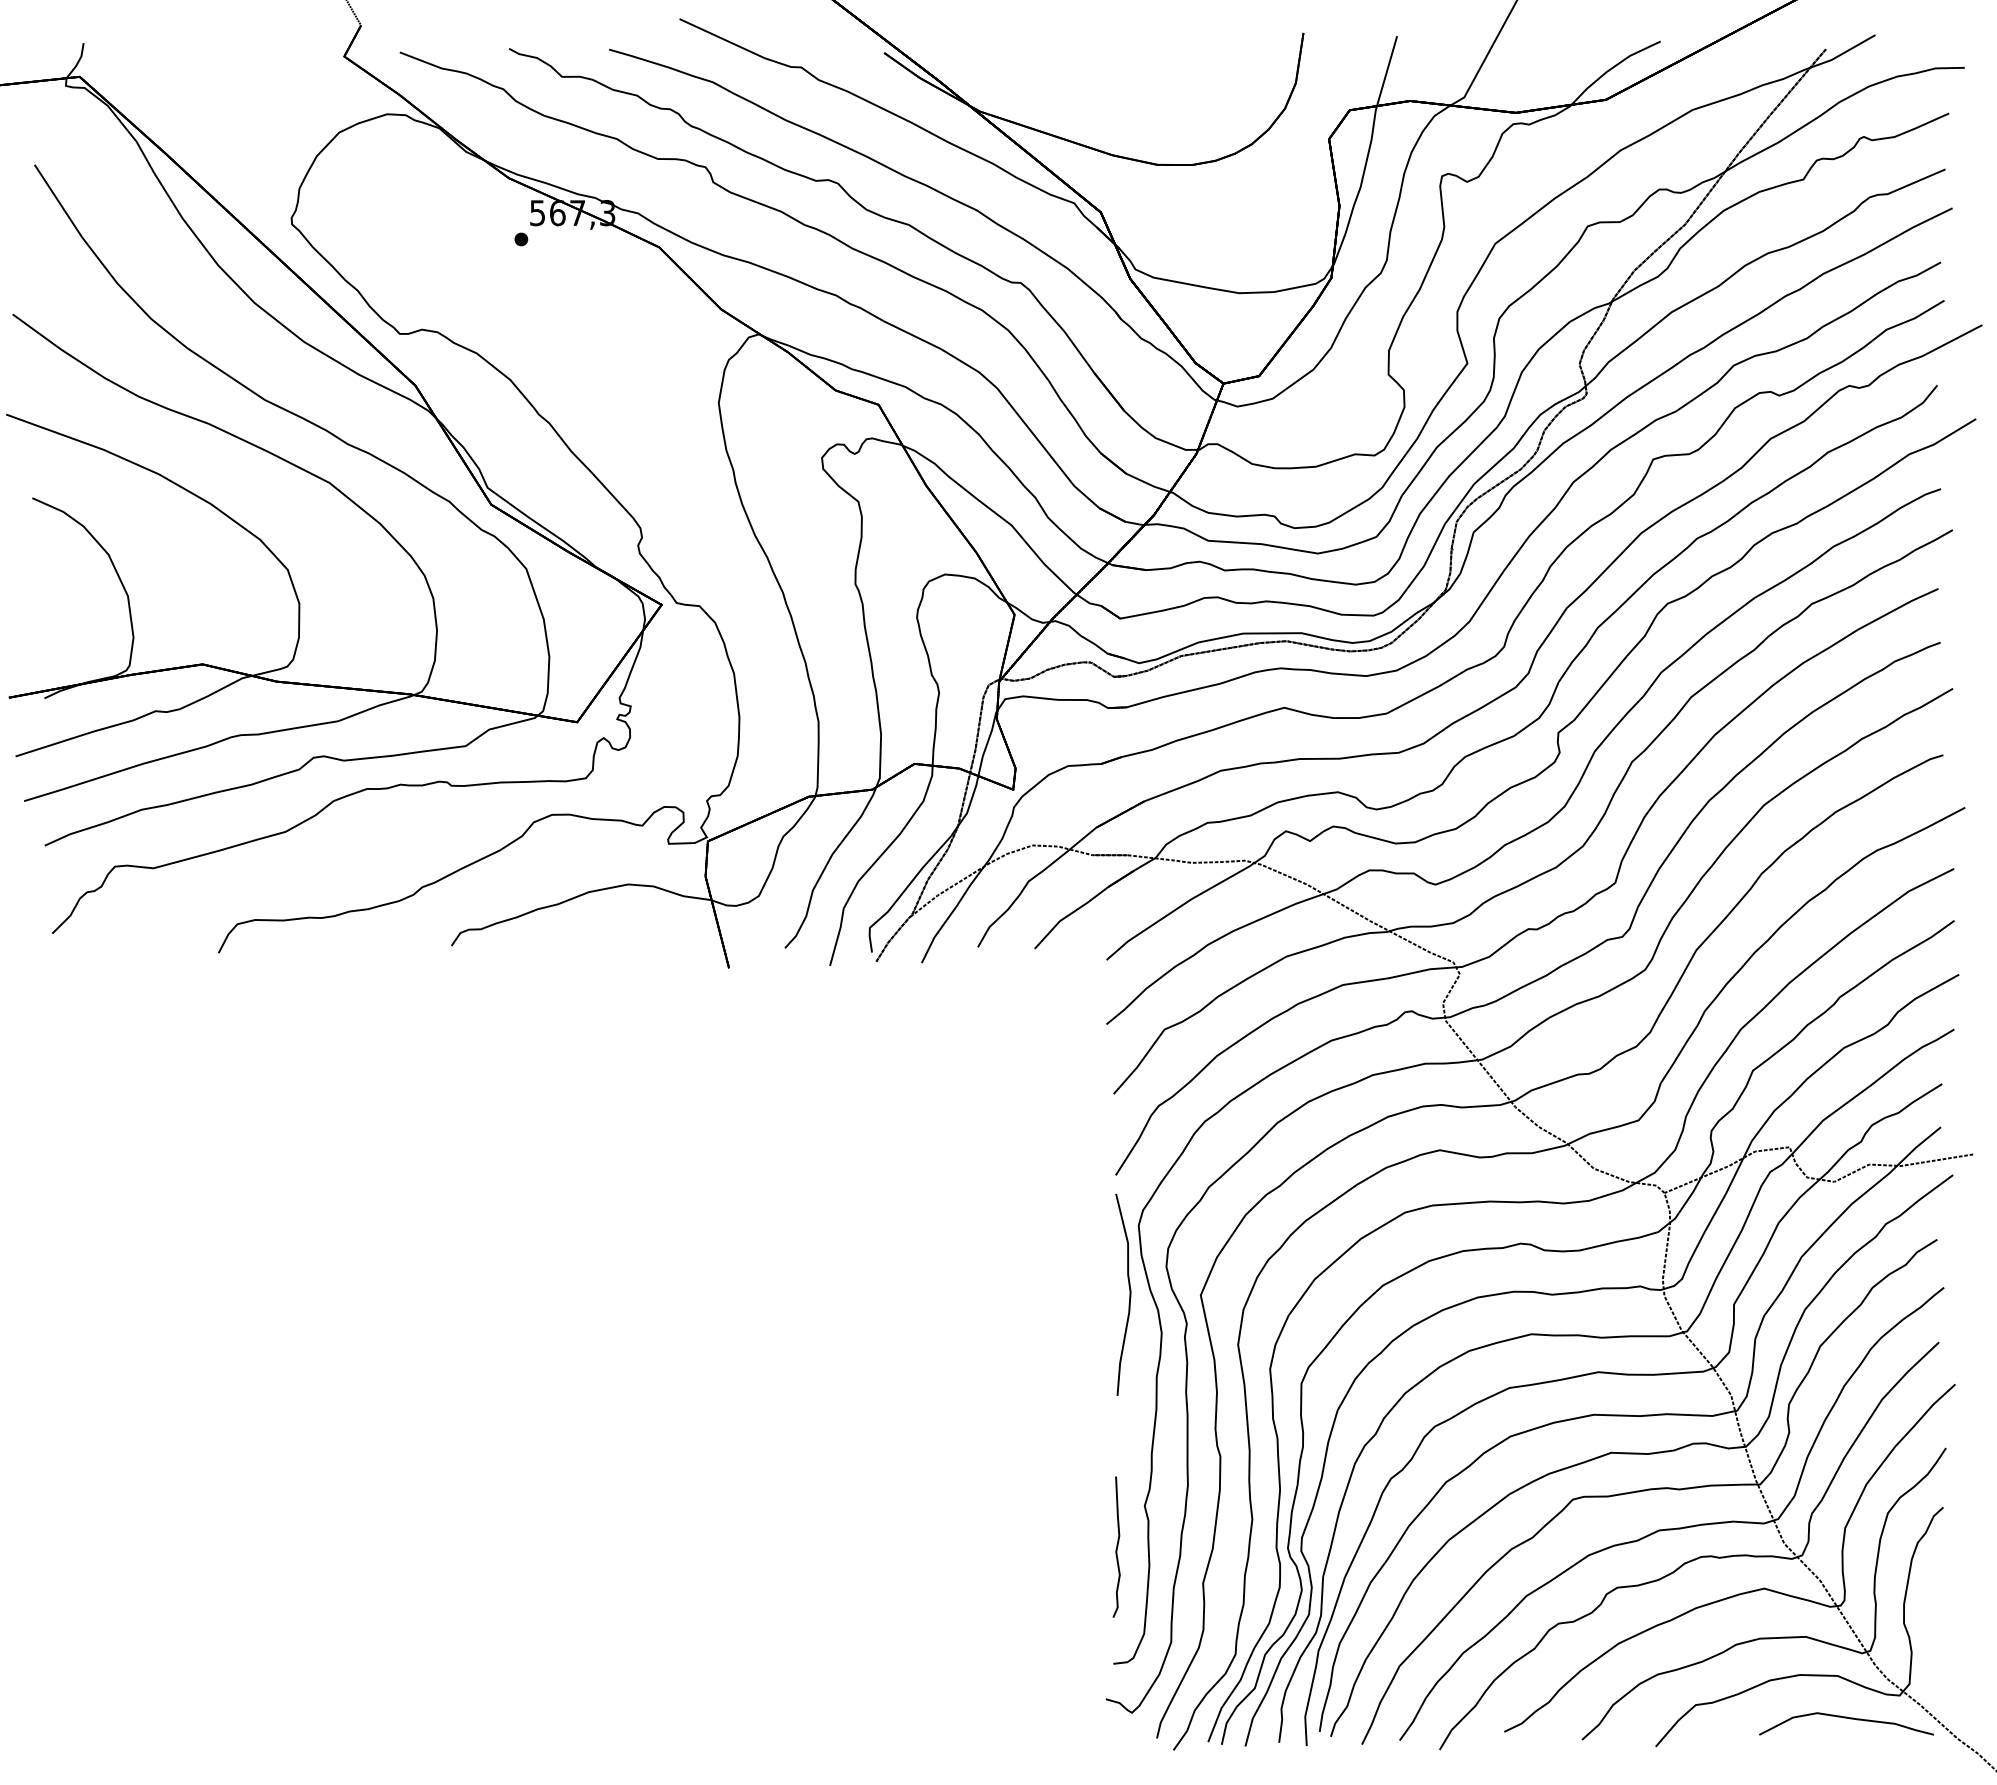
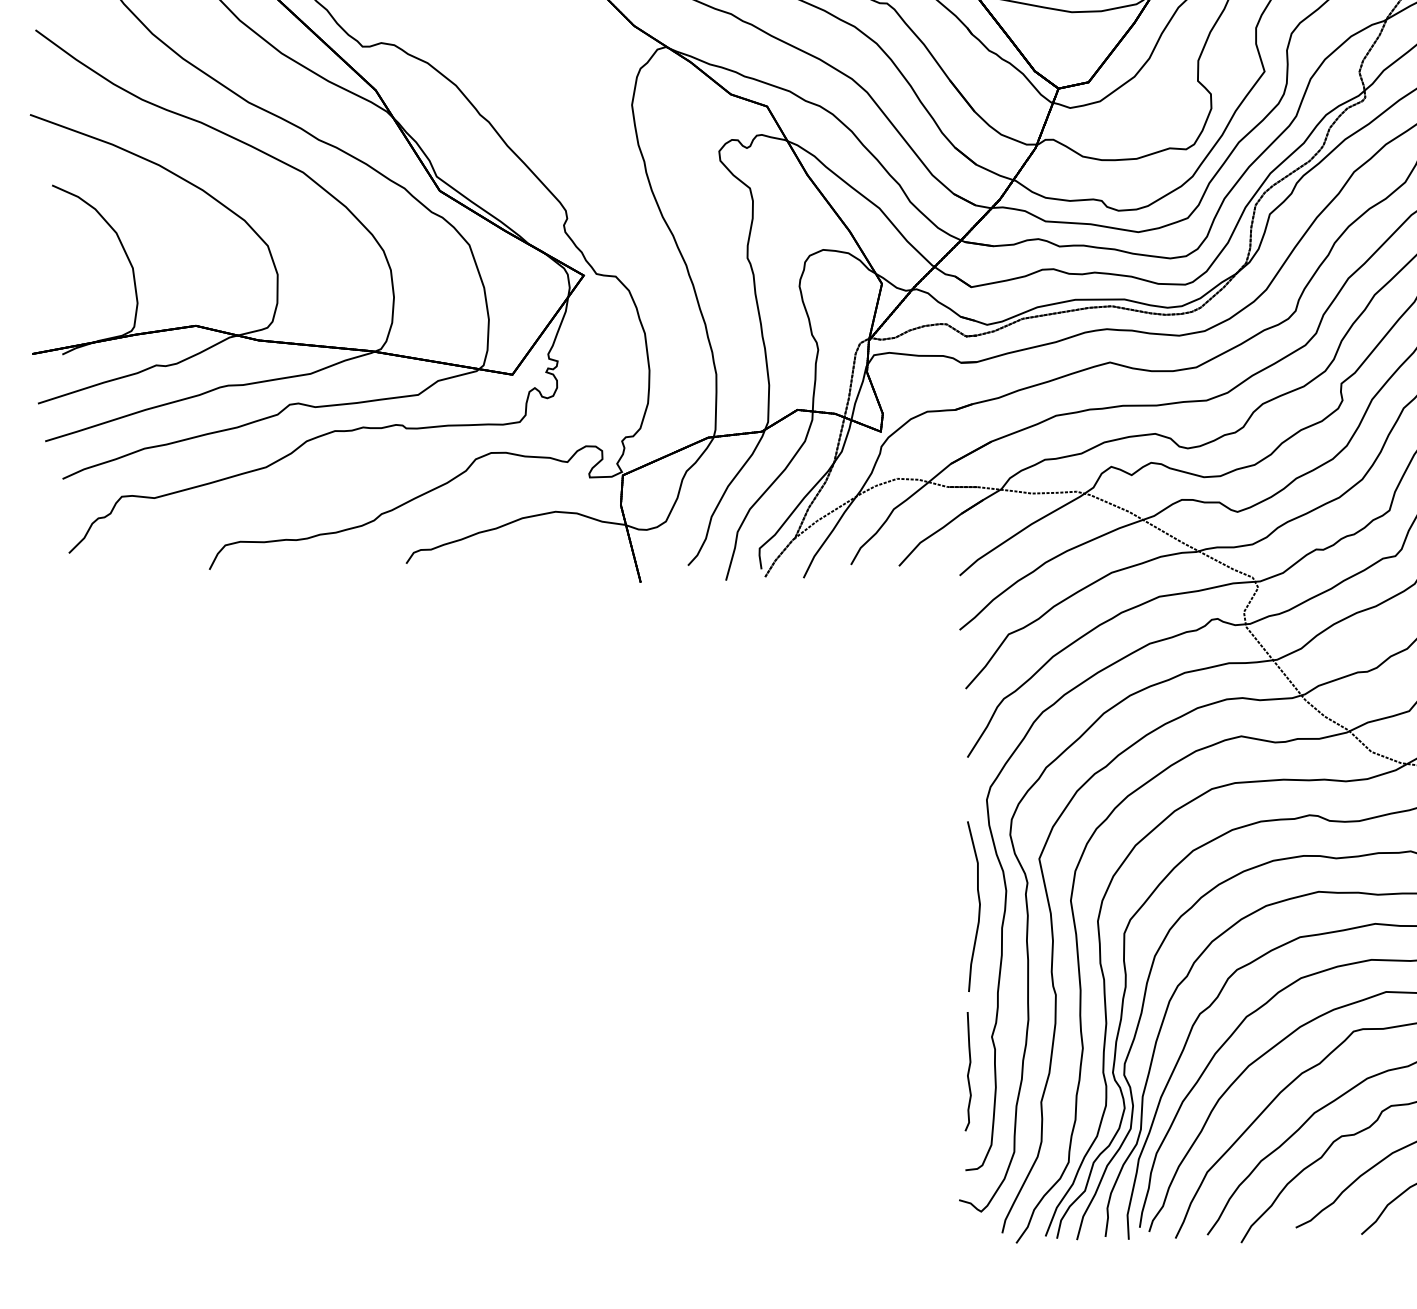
curve: (1129, 1294) -> (979, 906), moved

